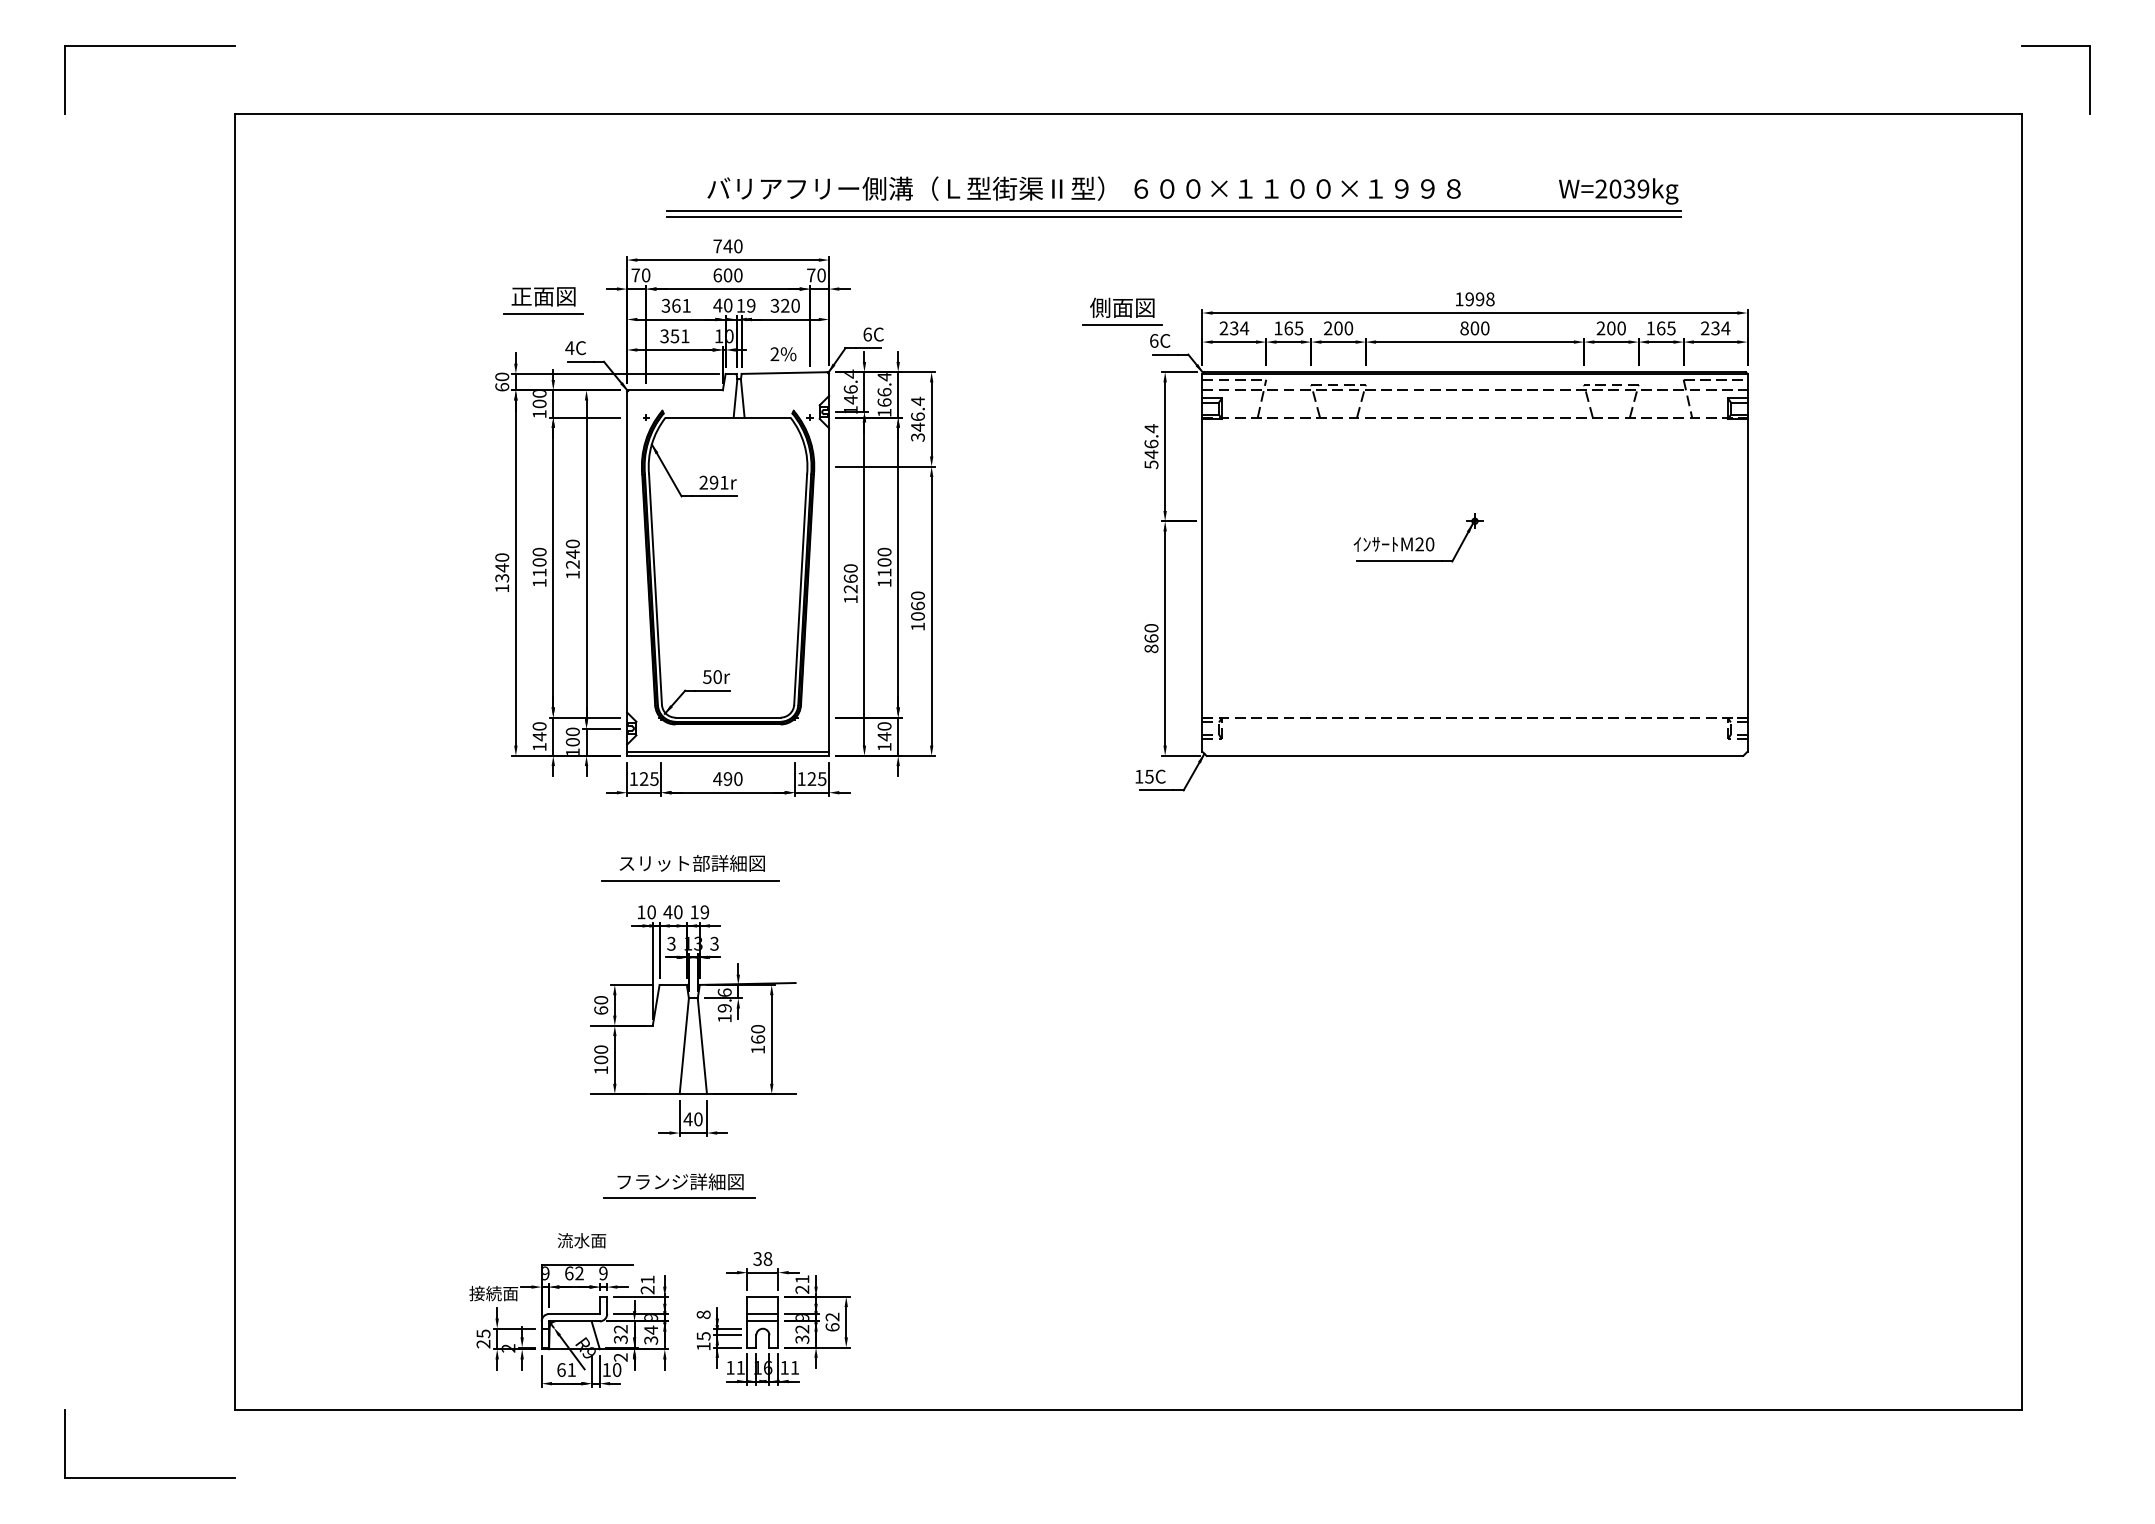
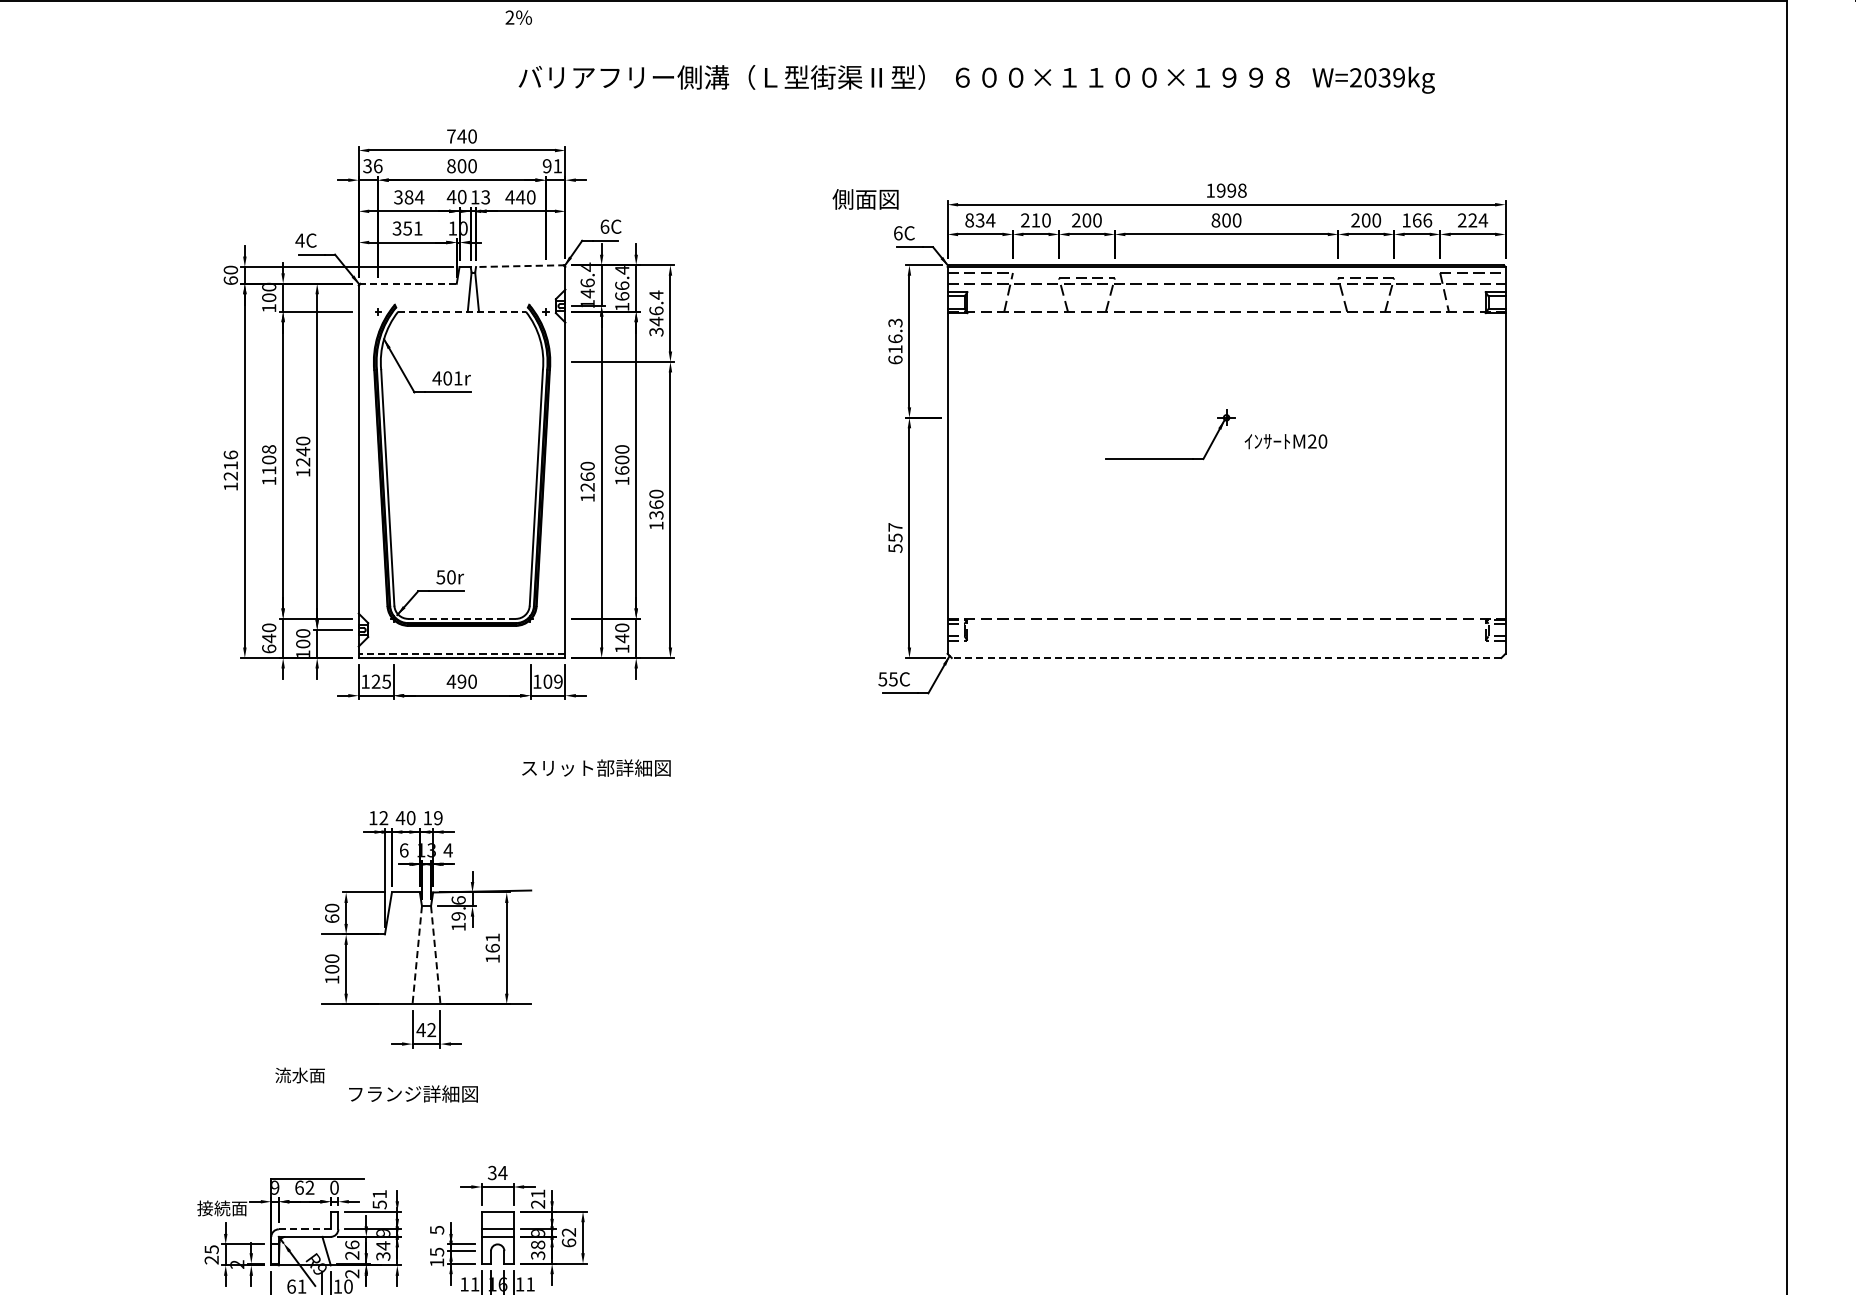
text: (1083, 188) -> (903, 77), moved
line: (1173, 211) -> (917, 100), removed
line: (1173, 216) -> (917, 105), removed
text: (640, 275) -> (372, 166), 70 -> 36
text: (717, 275) -> (451, 166), 600 -> 800
text: (816, 275) -> (552, 166), 70 -> 91
part: (543, 300) -> (273, 191), removed
text: (681, 305) -> (414, 197), 361 -> 384
text: (751, 305) -> (486, 197), 19 -> 13
text: (779, 305) -> (514, 197), 320 -> 440
line: (1121, 325) -> (864, 217), removed
text: (1223, 328) -> (969, 220), 234 -> 834
text: (1288, 328) -> (1035, 220), 165 -> 210
text: (1671, 328) -> (1427, 220), 165 -> 166
text: (1715, 328) -> (1472, 220), 234 -> 224
text: (783, 354) -> (518, 17), moved
line: (785, 373) -> (520, 266), solid -> dashed
line: (675, 390) -> (408, 284), solid -> dashed
line: (728, 417) -> (462, 311), solid -> dashed
text: (1151, 446) -> (895, 341), 546.4 -> 616.3
text: (708, 482) -> (442, 378), 291r -> 401r
text: (1393, 544) -> (1285, 441), moved
text: (539, 551) -> (269, 448), 1100 -> 1108
text: (502, 567) -> (231, 465), 1340 -> 1216
text: (884, 572) -> (622, 470), 1100 -> 1600
text: (917, 616) -> (655, 515), 1060 -> 1360
text: (1151, 638) -> (895, 537), 860 -> 557
line: (728, 717) -> (462, 618), solid -> dashed
text: (539, 746) -> (269, 648), 140 -> 640
line: (728, 751) -> (462, 653), solid -> dashed
line: (1474, 755) -> (1226, 657), solid -> dashed
text: (1138, 776) -> (882, 679), 15C -> 55C
text: (816, 778) -> (552, 681), 125 -> 109
text: (691, 863) -> (595, 768), moved
line: (690, 880) -> (423, 785), removed
text: (651, 912) -> (383, 818), 10 -> 12
text: (671, 943) -> (404, 850), 3 -> 6
text: (714, 943) -> (448, 850), 3 -> 4
text: (758, 1029) -> (493, 938), 160 -> 161
line: (684, 1046) -> (417, 955), solid -> dashed
line: (702, 1046) -> (435, 955), solid -> dashed
text: (698, 1119) -> (431, 1030), 40 -> 42
line: (679, 1197) -> (412, 1110), removed
text: (581, 1240) -> (299, 1075), moved
text: (767, 1258) -> (502, 1172), 38 -> 34
text: (603, 1273) -> (334, 1187), 9 -> 0
text: (647, 1289) -> (379, 1204), 21 -> 51
line: (574, 1314) -> (304, 1229), solid -> dashed
text: (703, 1314) -> (436, 1229), 8 -> 5
text: (802, 1329) -> (538, 1245), 32 -> 38
text: (620, 1334) -> (351, 1250), 32 -> 26

